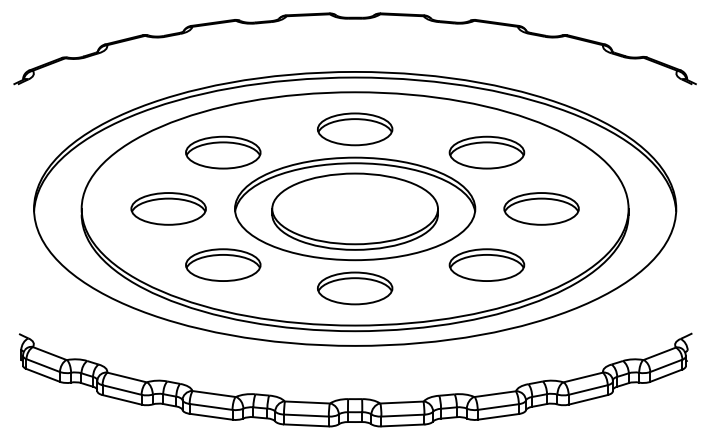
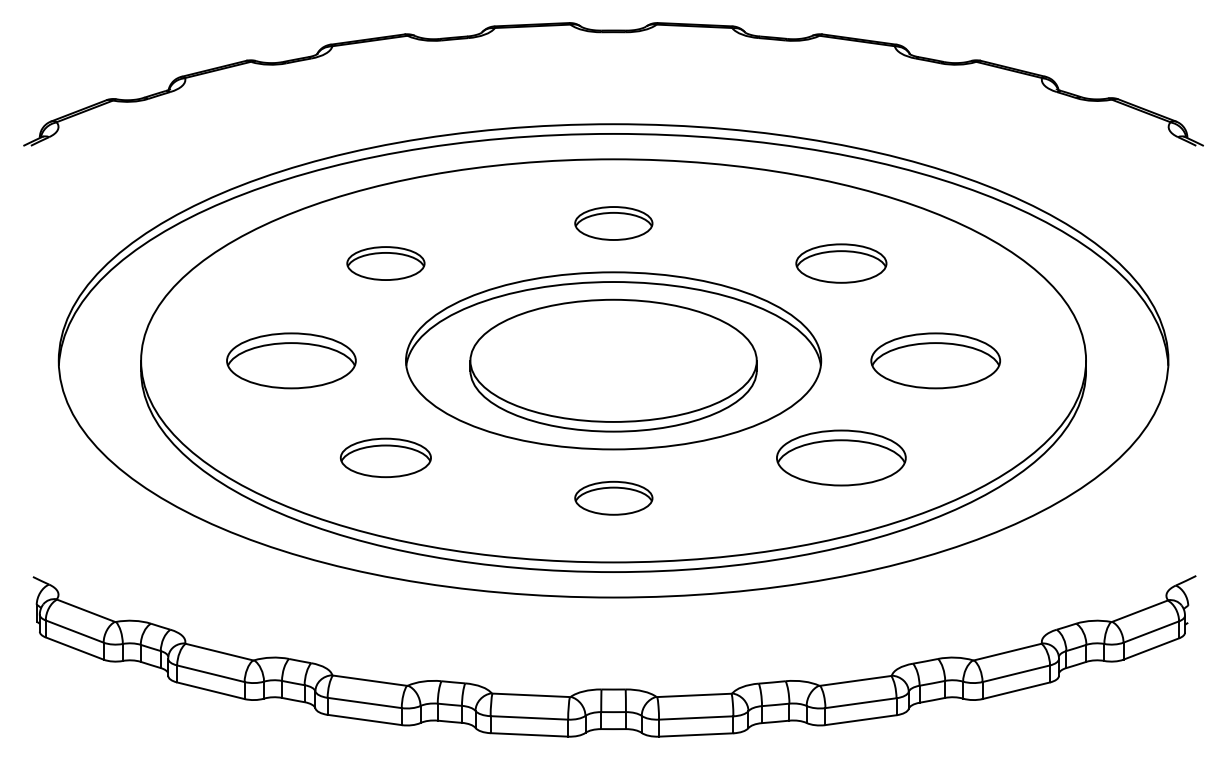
part: (355, 129) -> (614, 223), size x0.6
part: (223, 152) -> (386, 263), size x0.6
part: (486, 152) -> (840, 263), size x0.7
part: (223, 264) -> (386, 456), size x0.7
part: (355, 288) -> (614, 498), size x0.6

